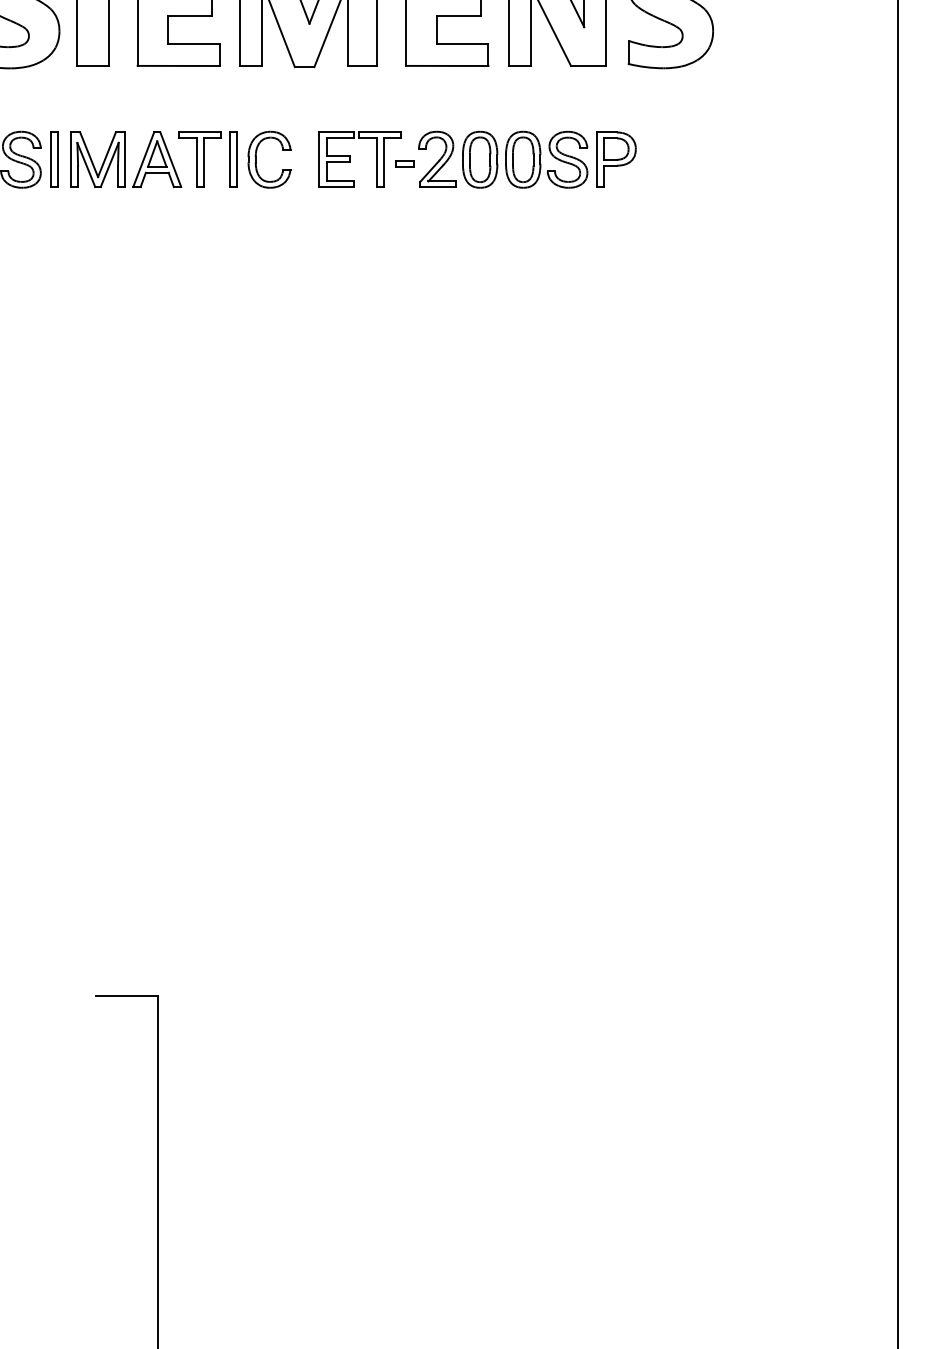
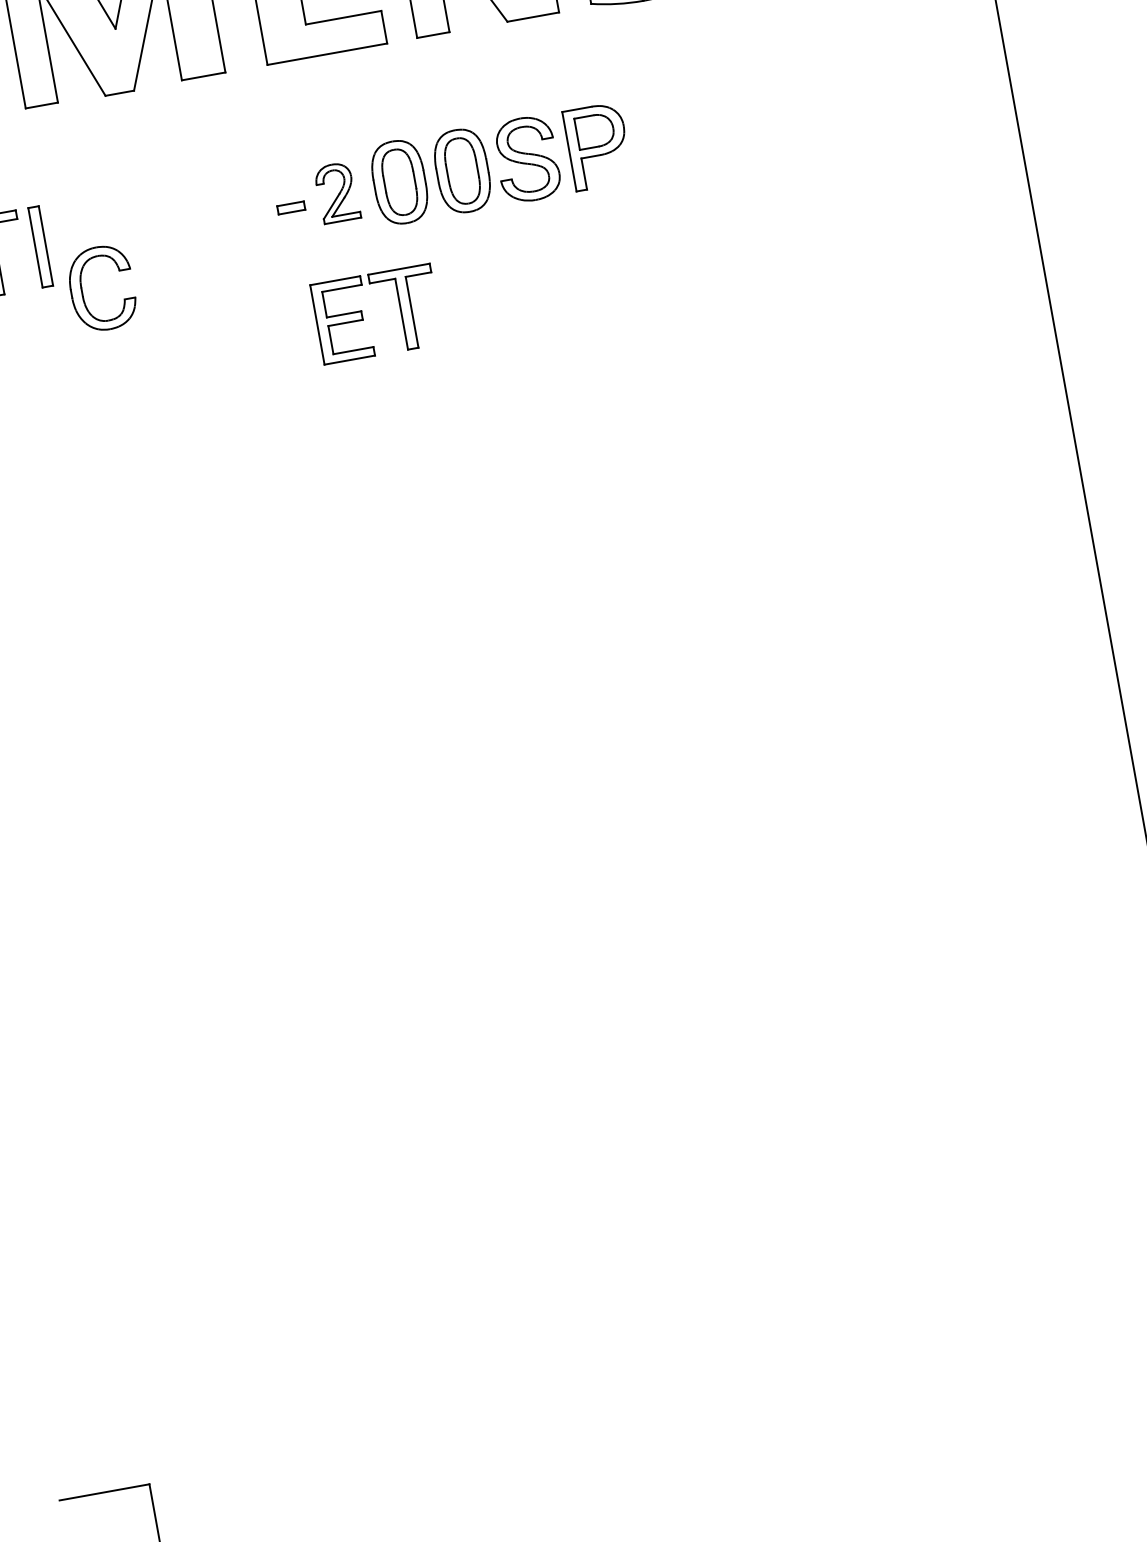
part: (437, 158) -> (337, 191), size x0.7
part: (256, 159) -> (83, 291), moved
part: (350, 159) -> (362, 316), moved

